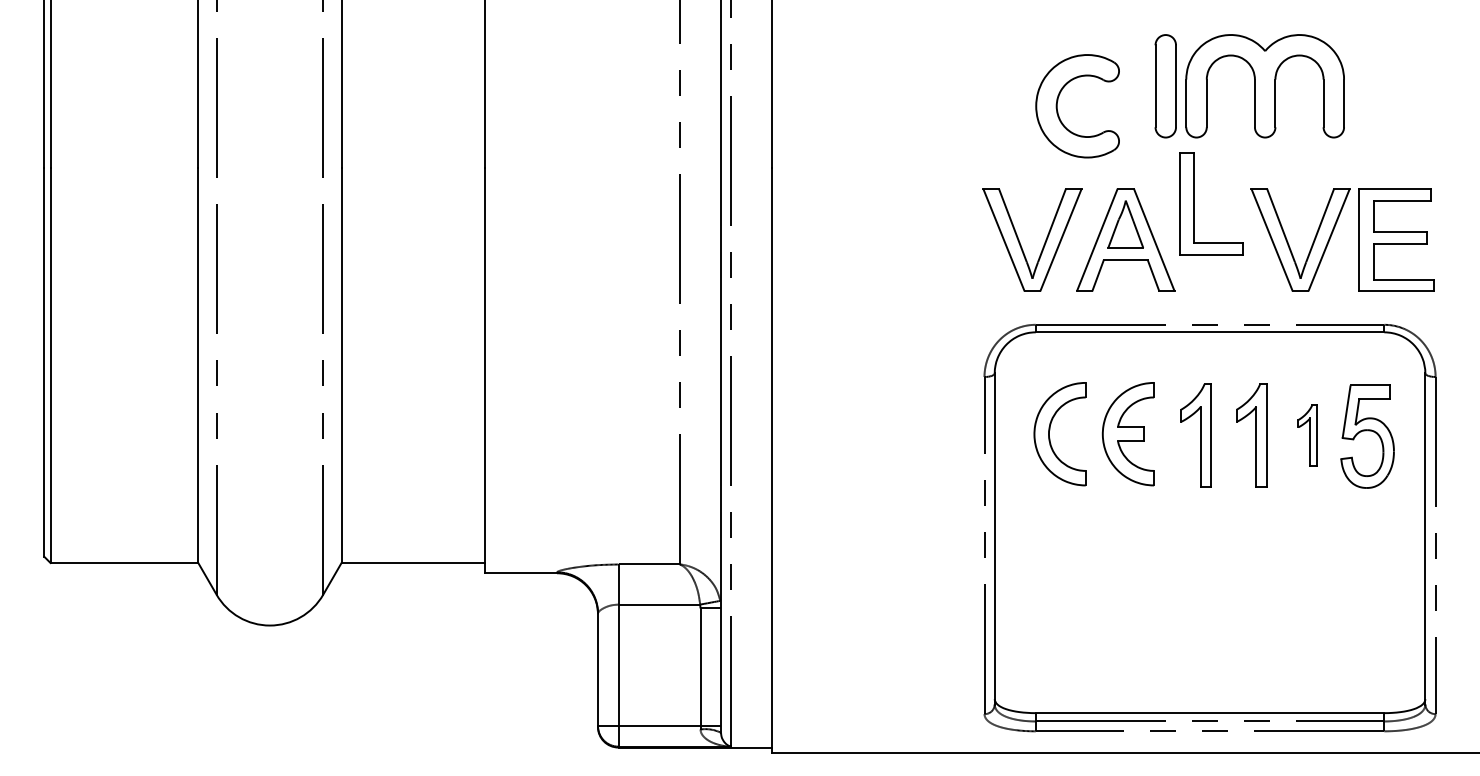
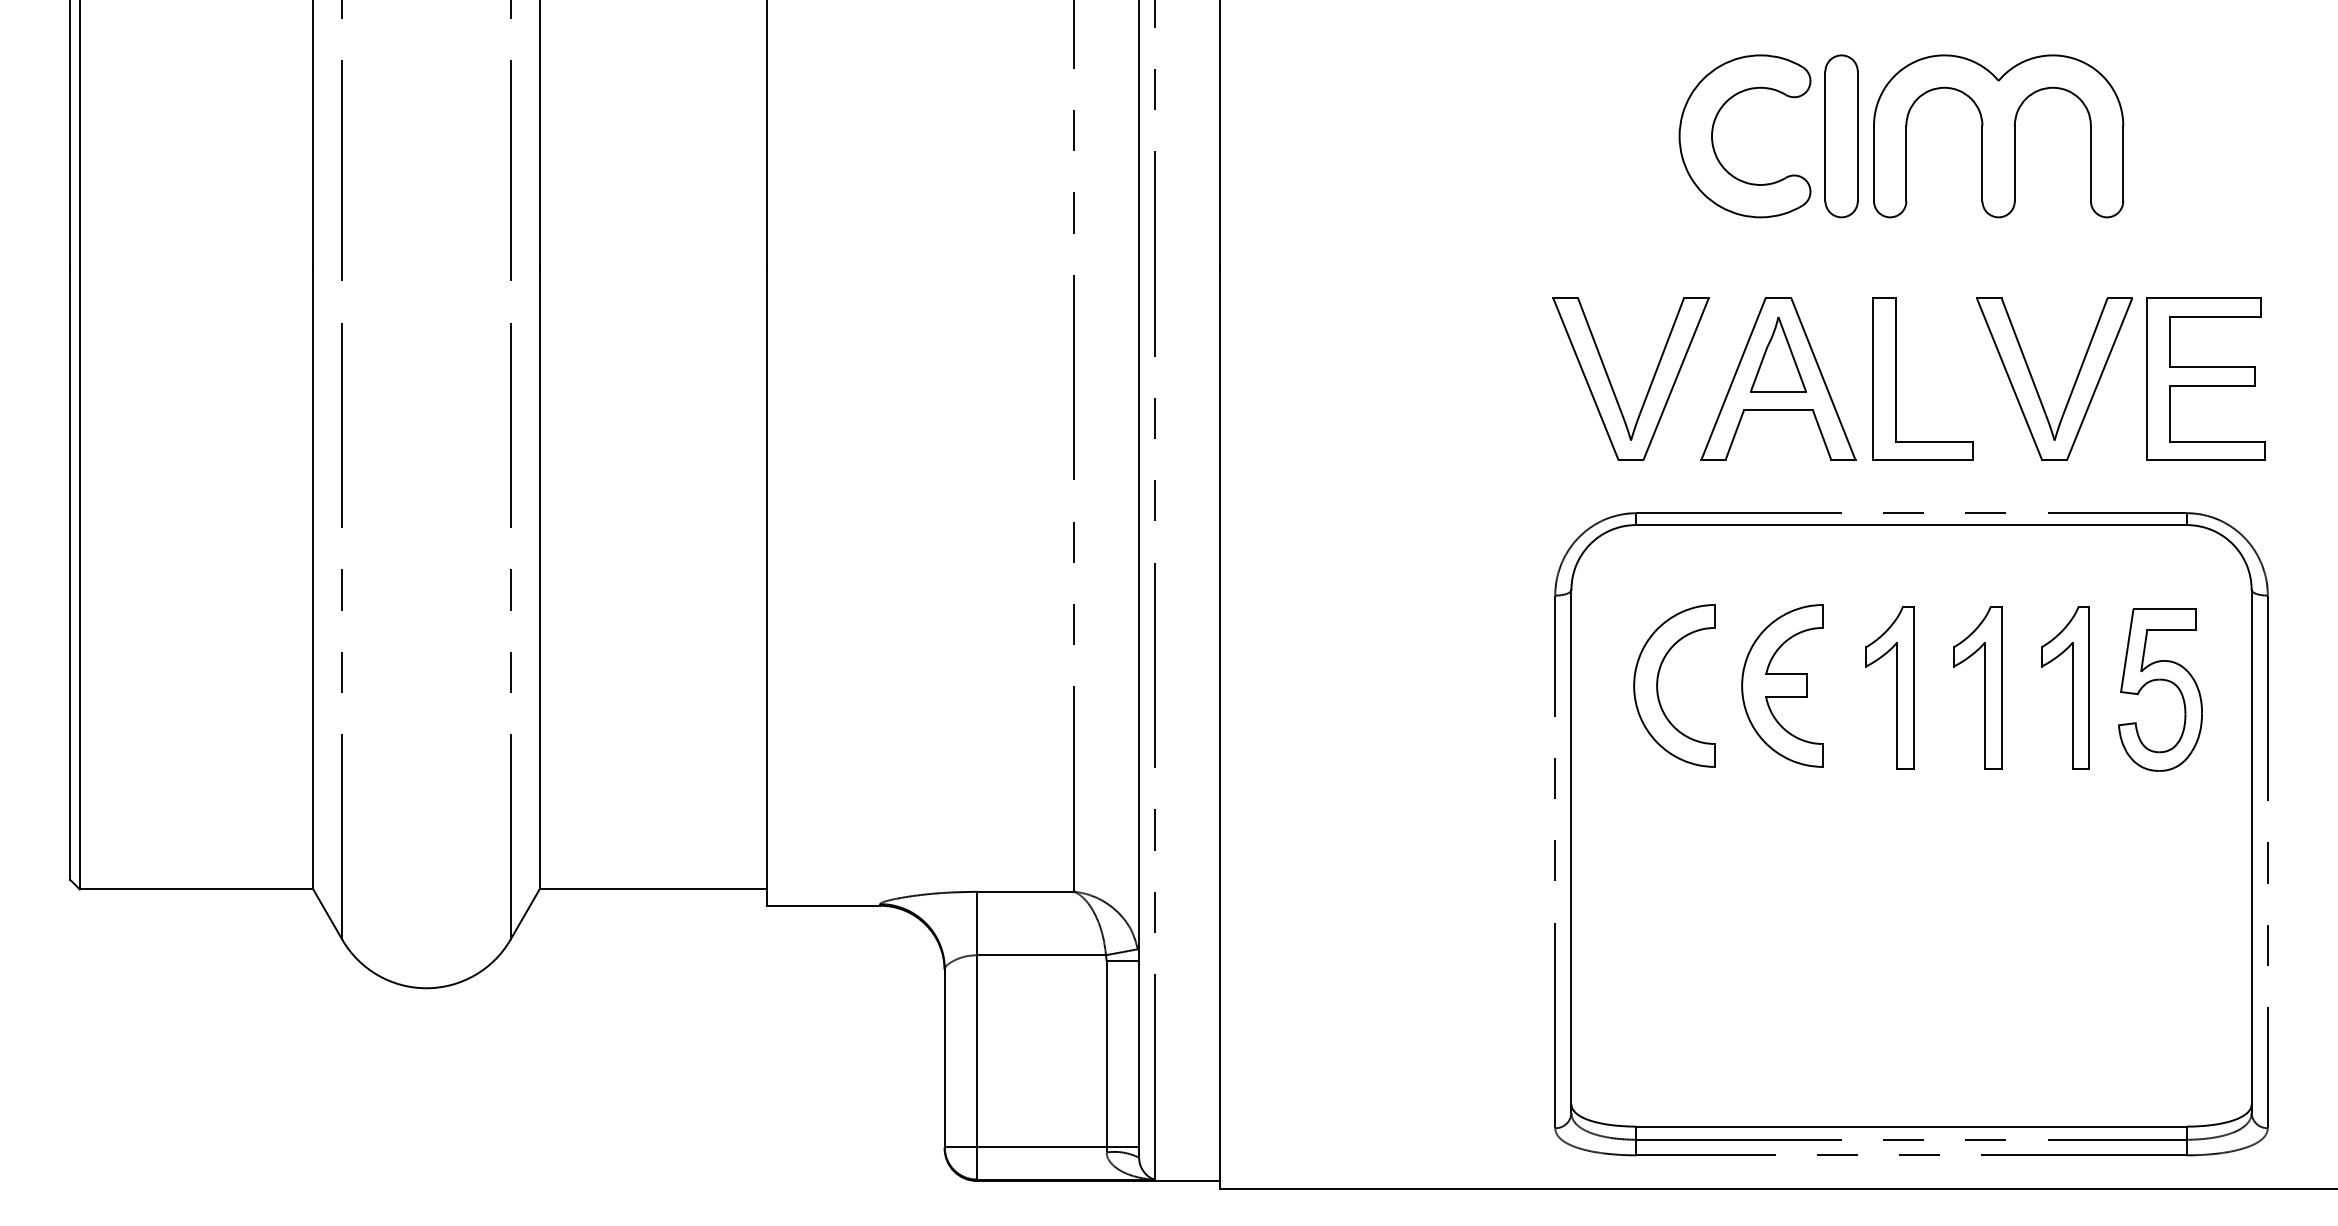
part: (1058, 111) -> (1714, 144), moved
part: (1194, 203) -> (1896, 378), moved
part: (1307, 435) -> (2065, 688), size x1.67

